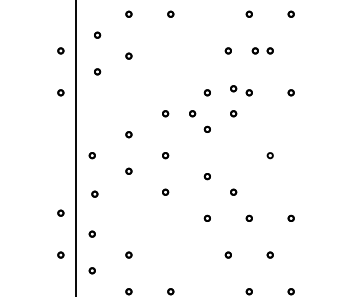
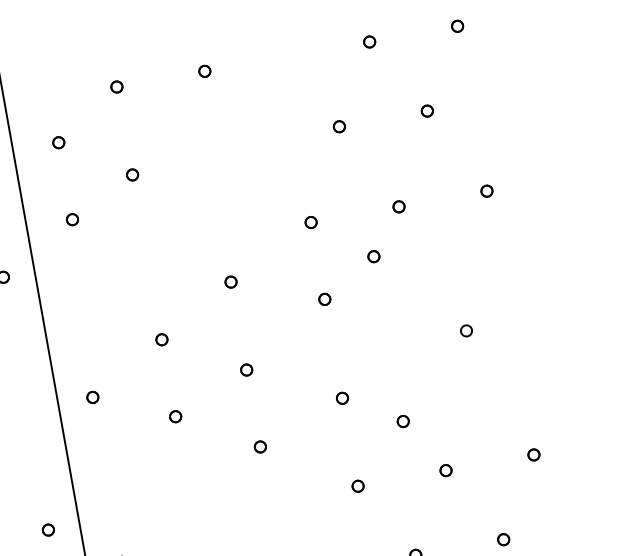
part: (254, 50) -> (394, 116), removed
part: (233, 88) -> (364, 203), removed
part: (192, 113) -> (287, 271), removed
part: (94, 193) -> (111, 476), removed

